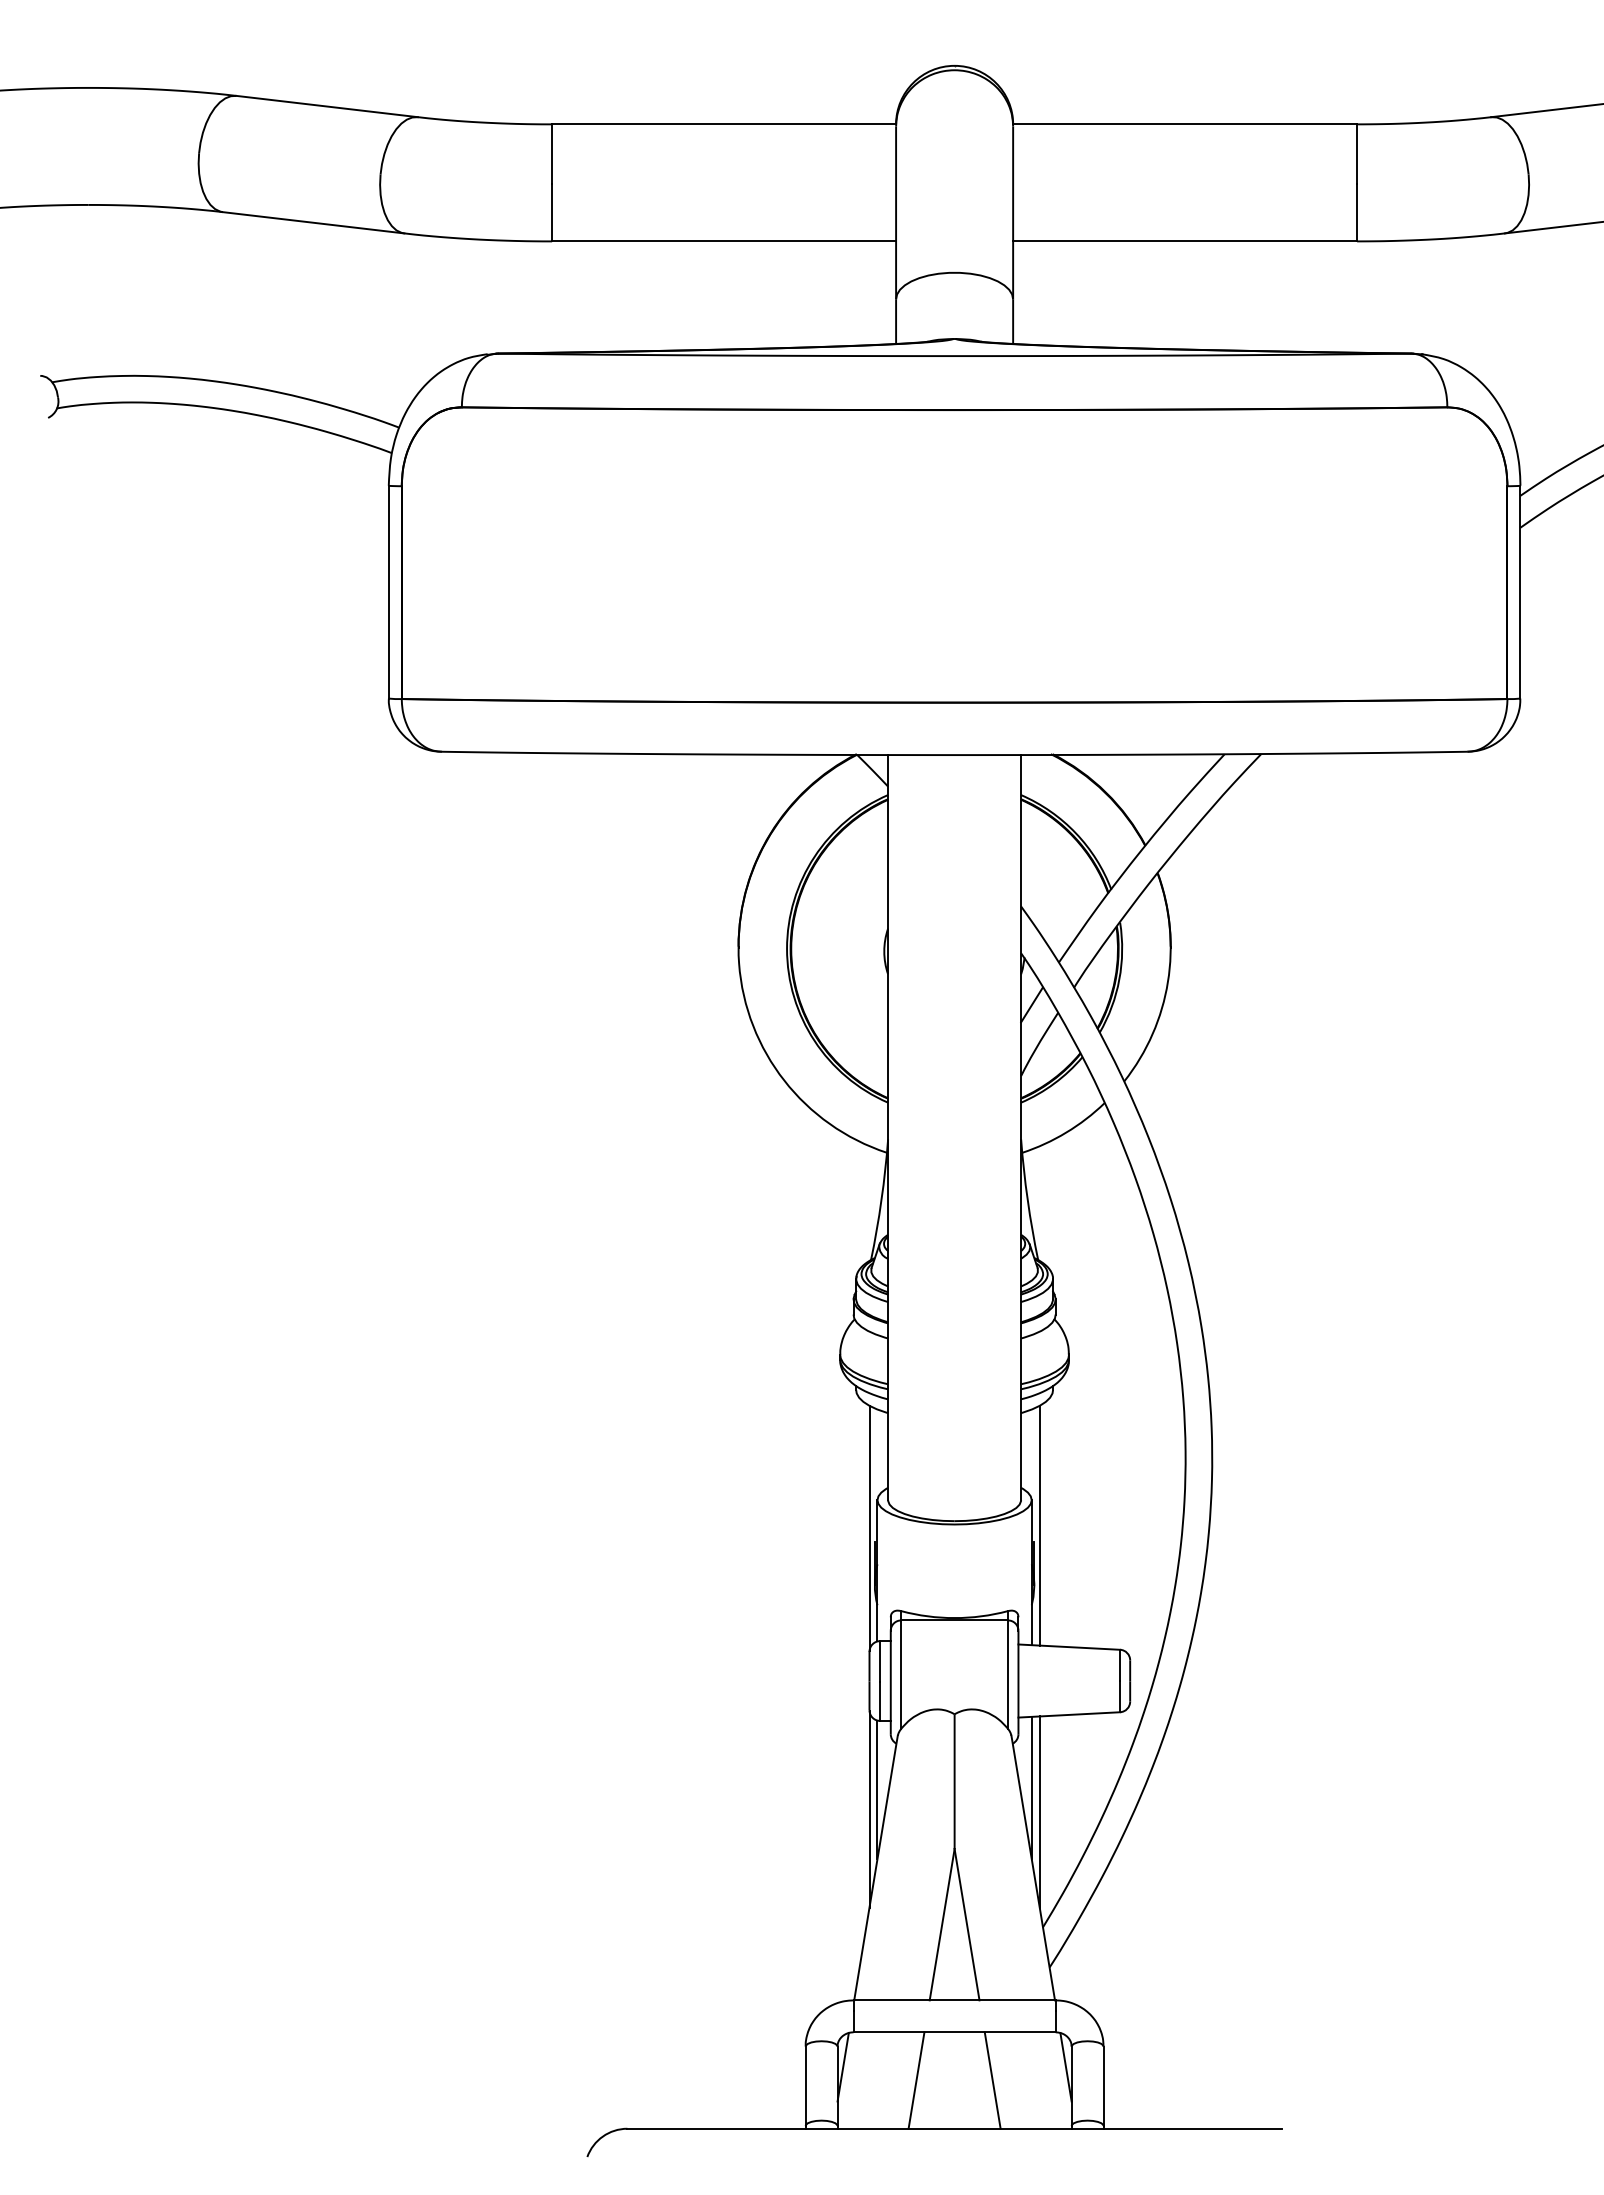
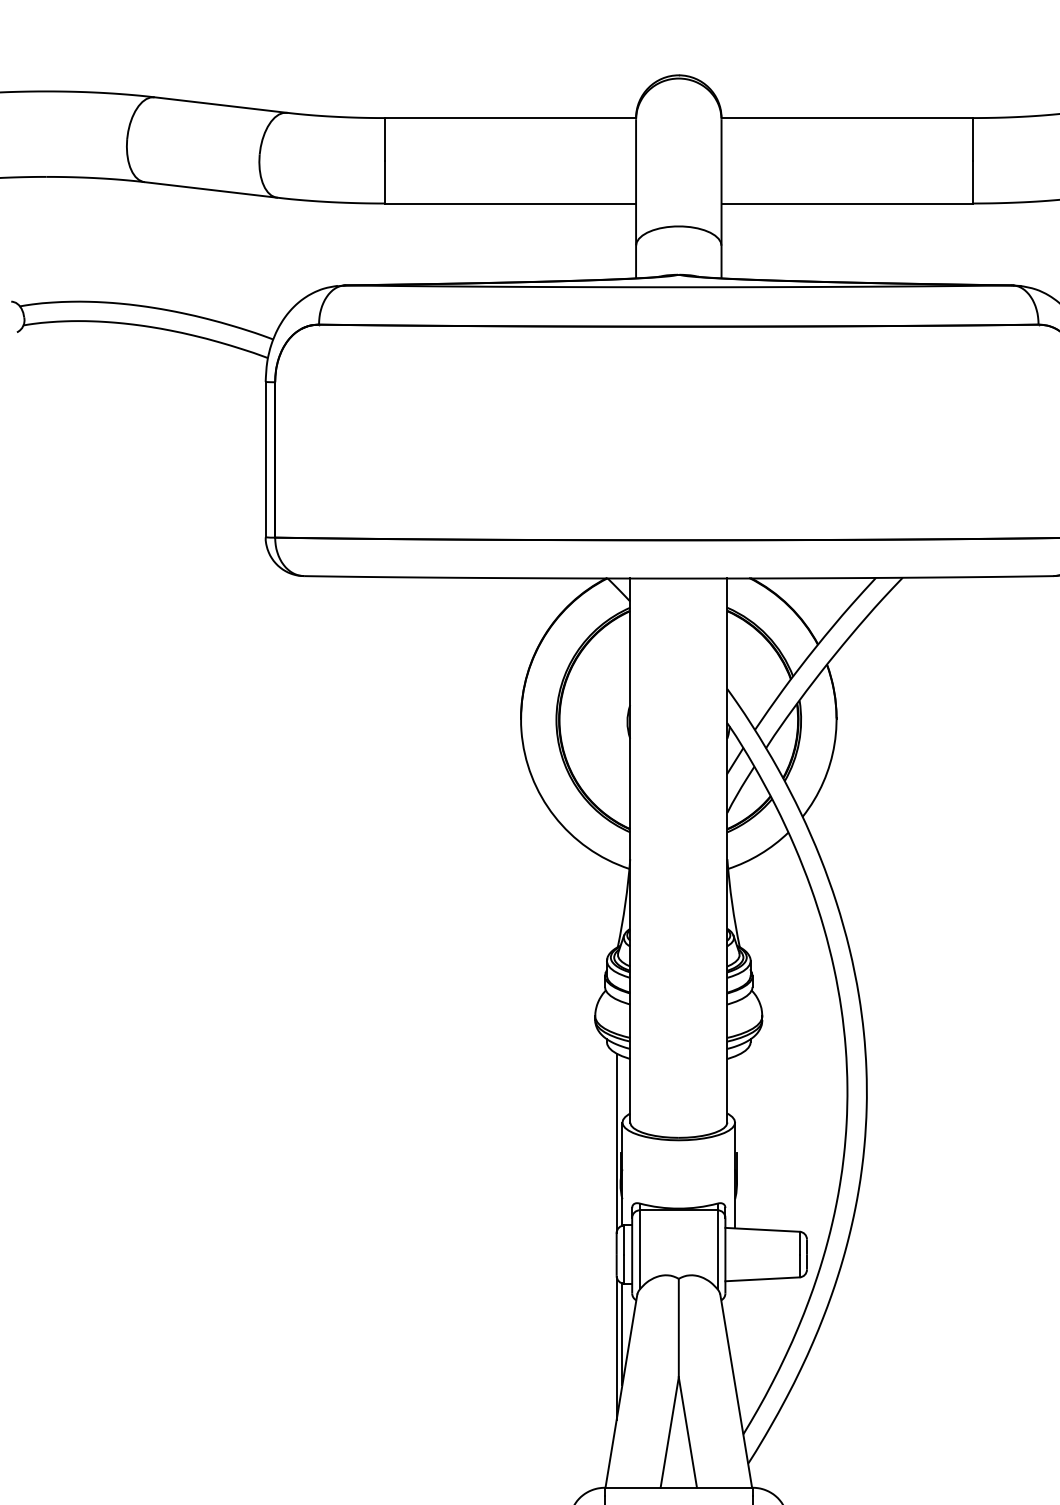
line: (1039, 1525) -> (740, 1141), removed
line: (1031, 1787) -> (734, 1332), removed
line: (1039, 1811) -> (740, 1349), removed

